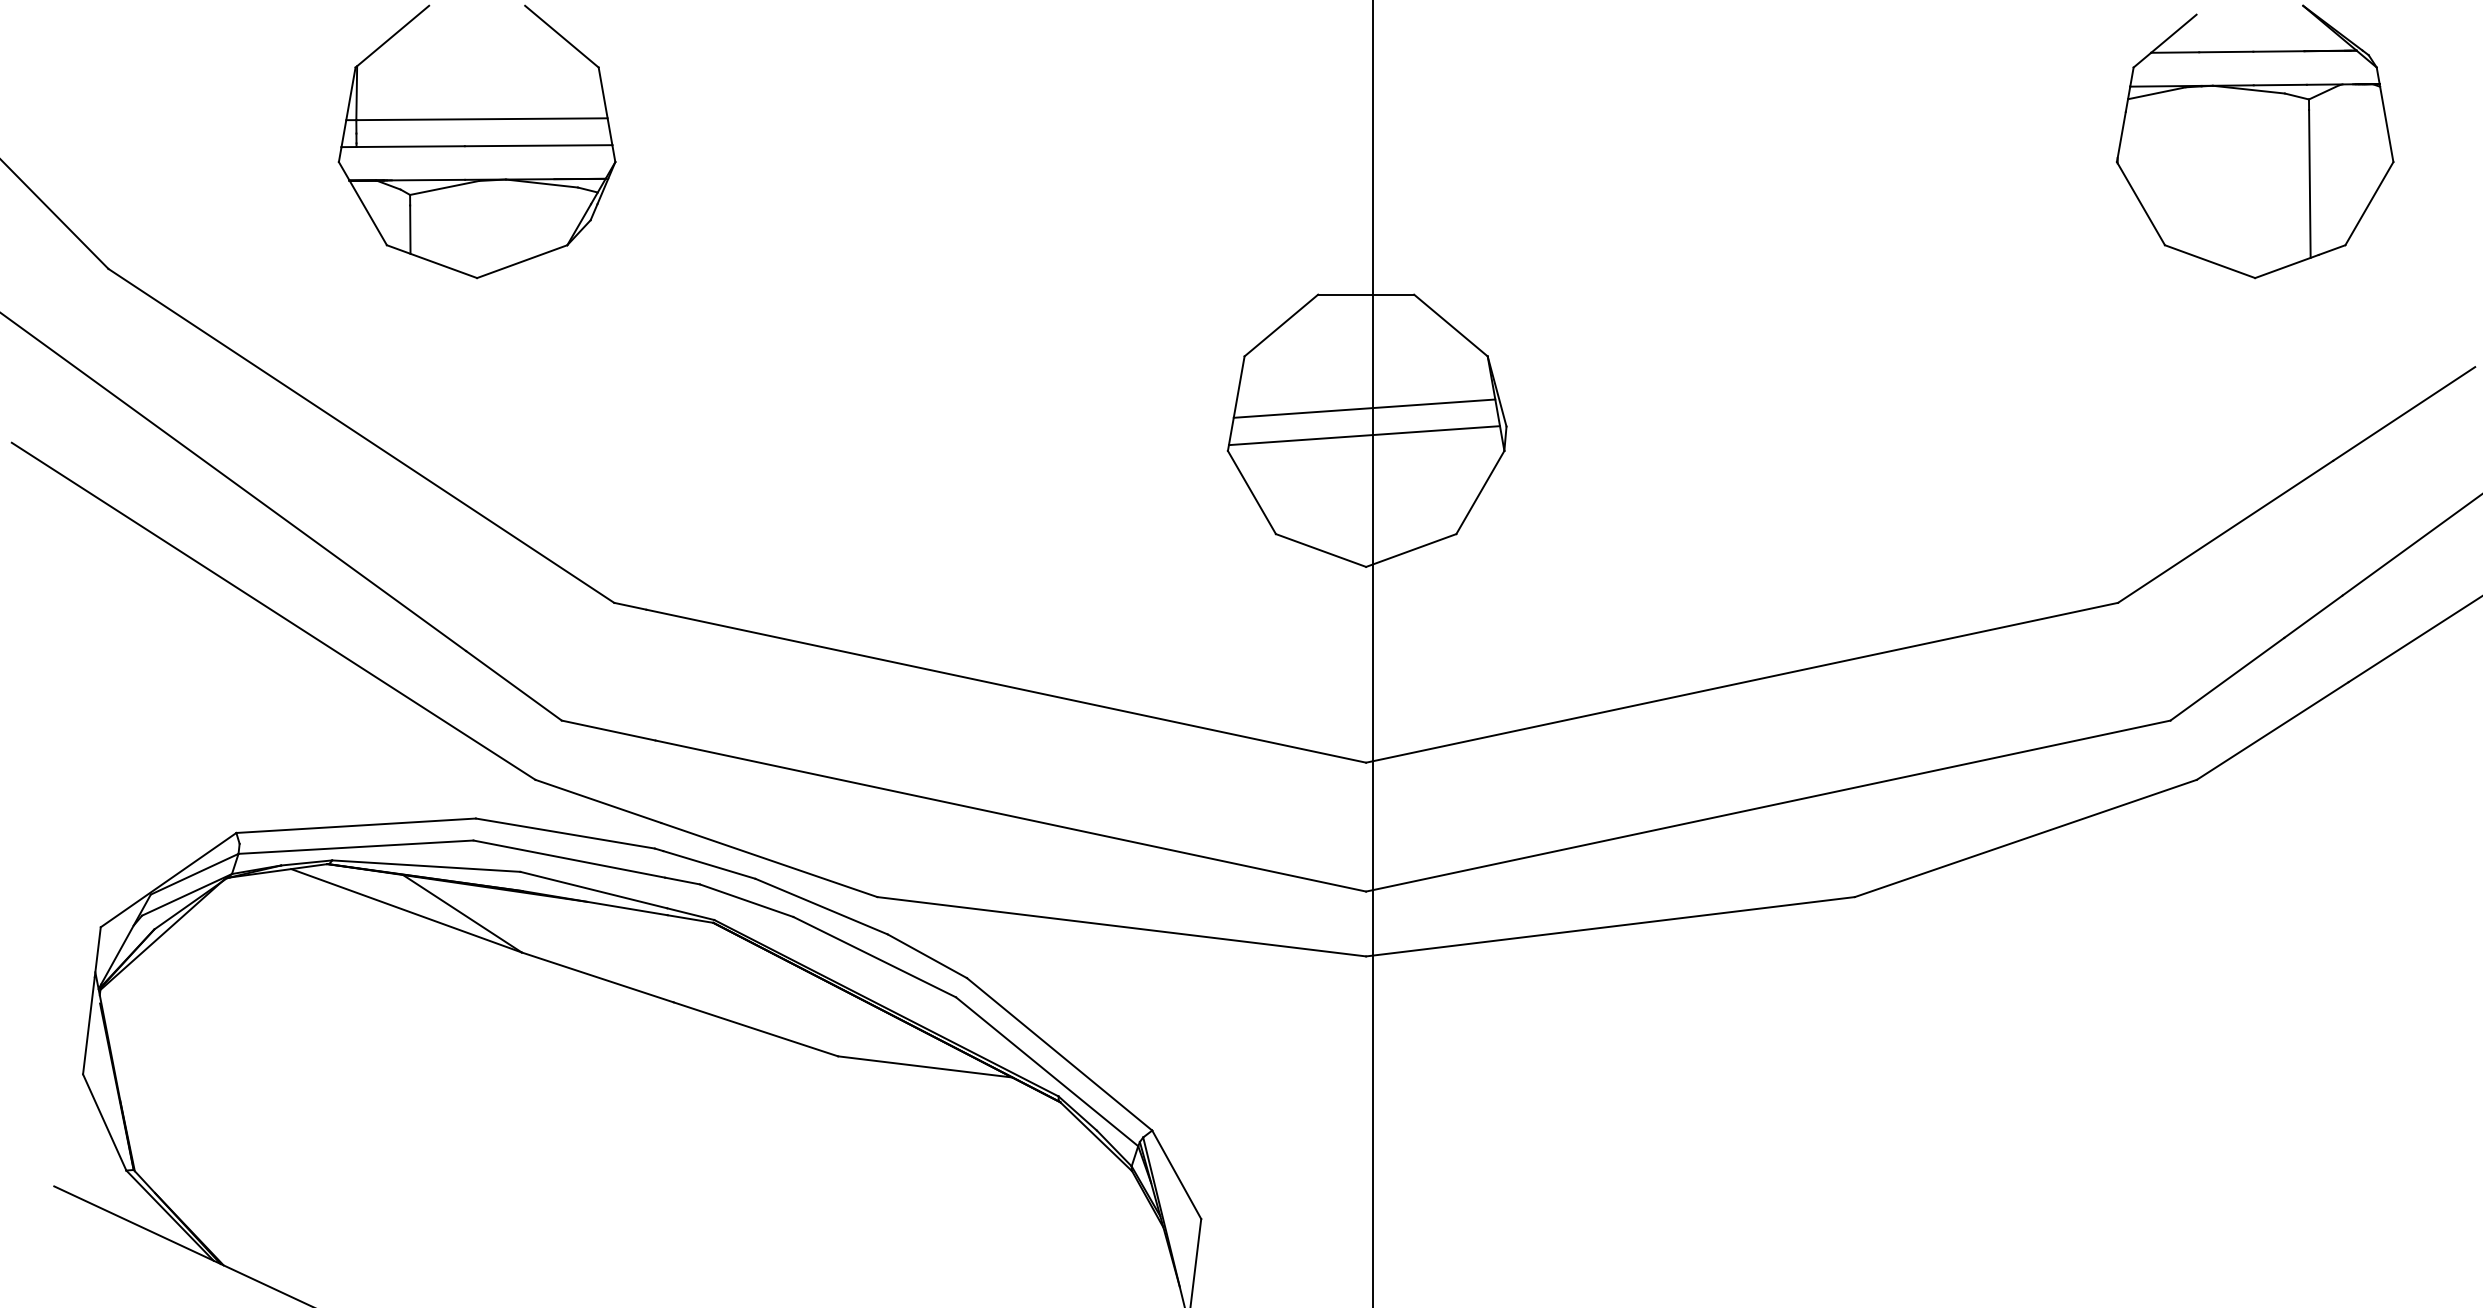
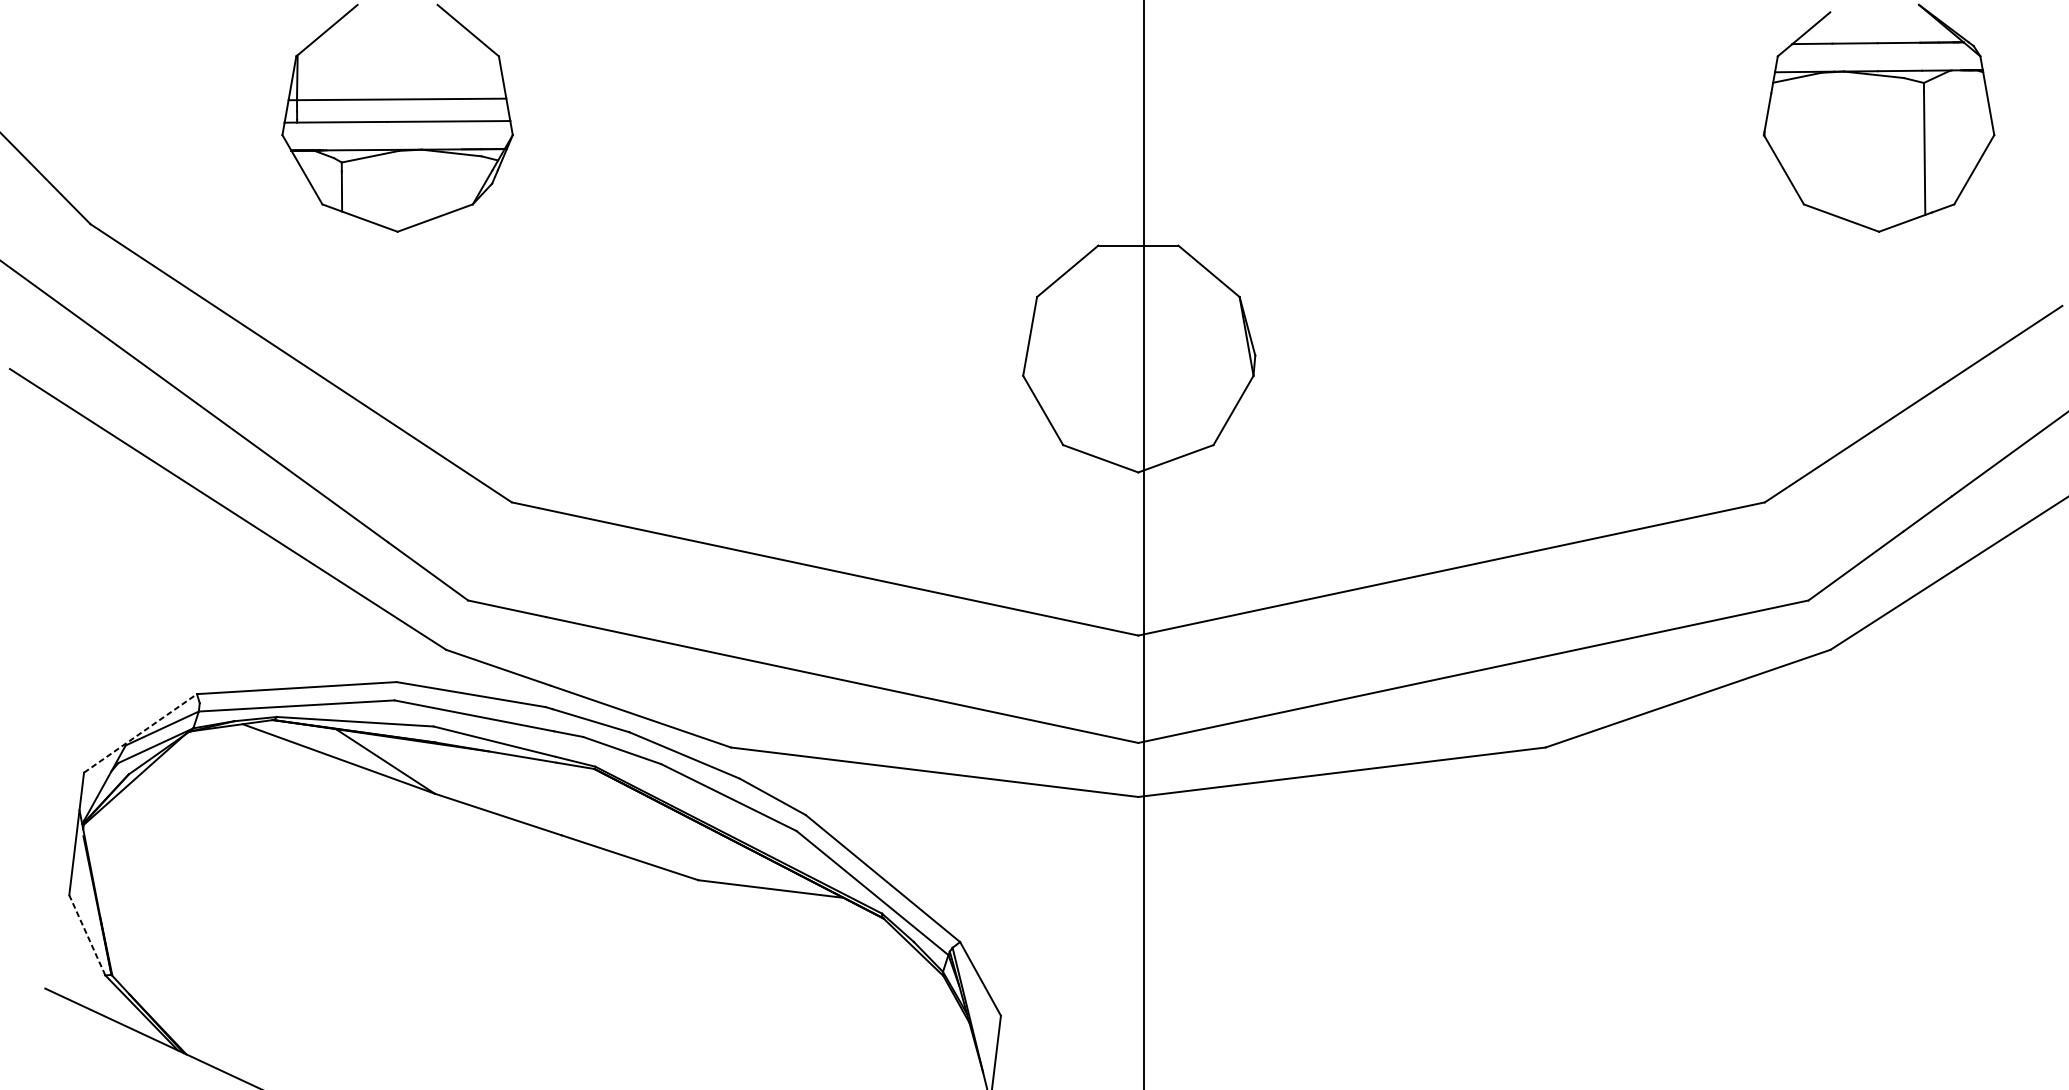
line: (1364, 408) -> (1136, 340), removed
line: (1364, 435) -> (1136, 362), removed
line: (168, 880) -> (140, 733), solid -> dashed
line: (104, 1122) -> (87, 935), solid -> dashed

